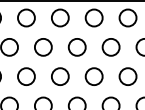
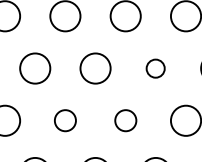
circle: (76, 47) -> (154, 68), size x0.6
circle: (26, 76) -> (65, 120), size x0.7
circle: (60, 76) -> (126, 120), size x0.7

